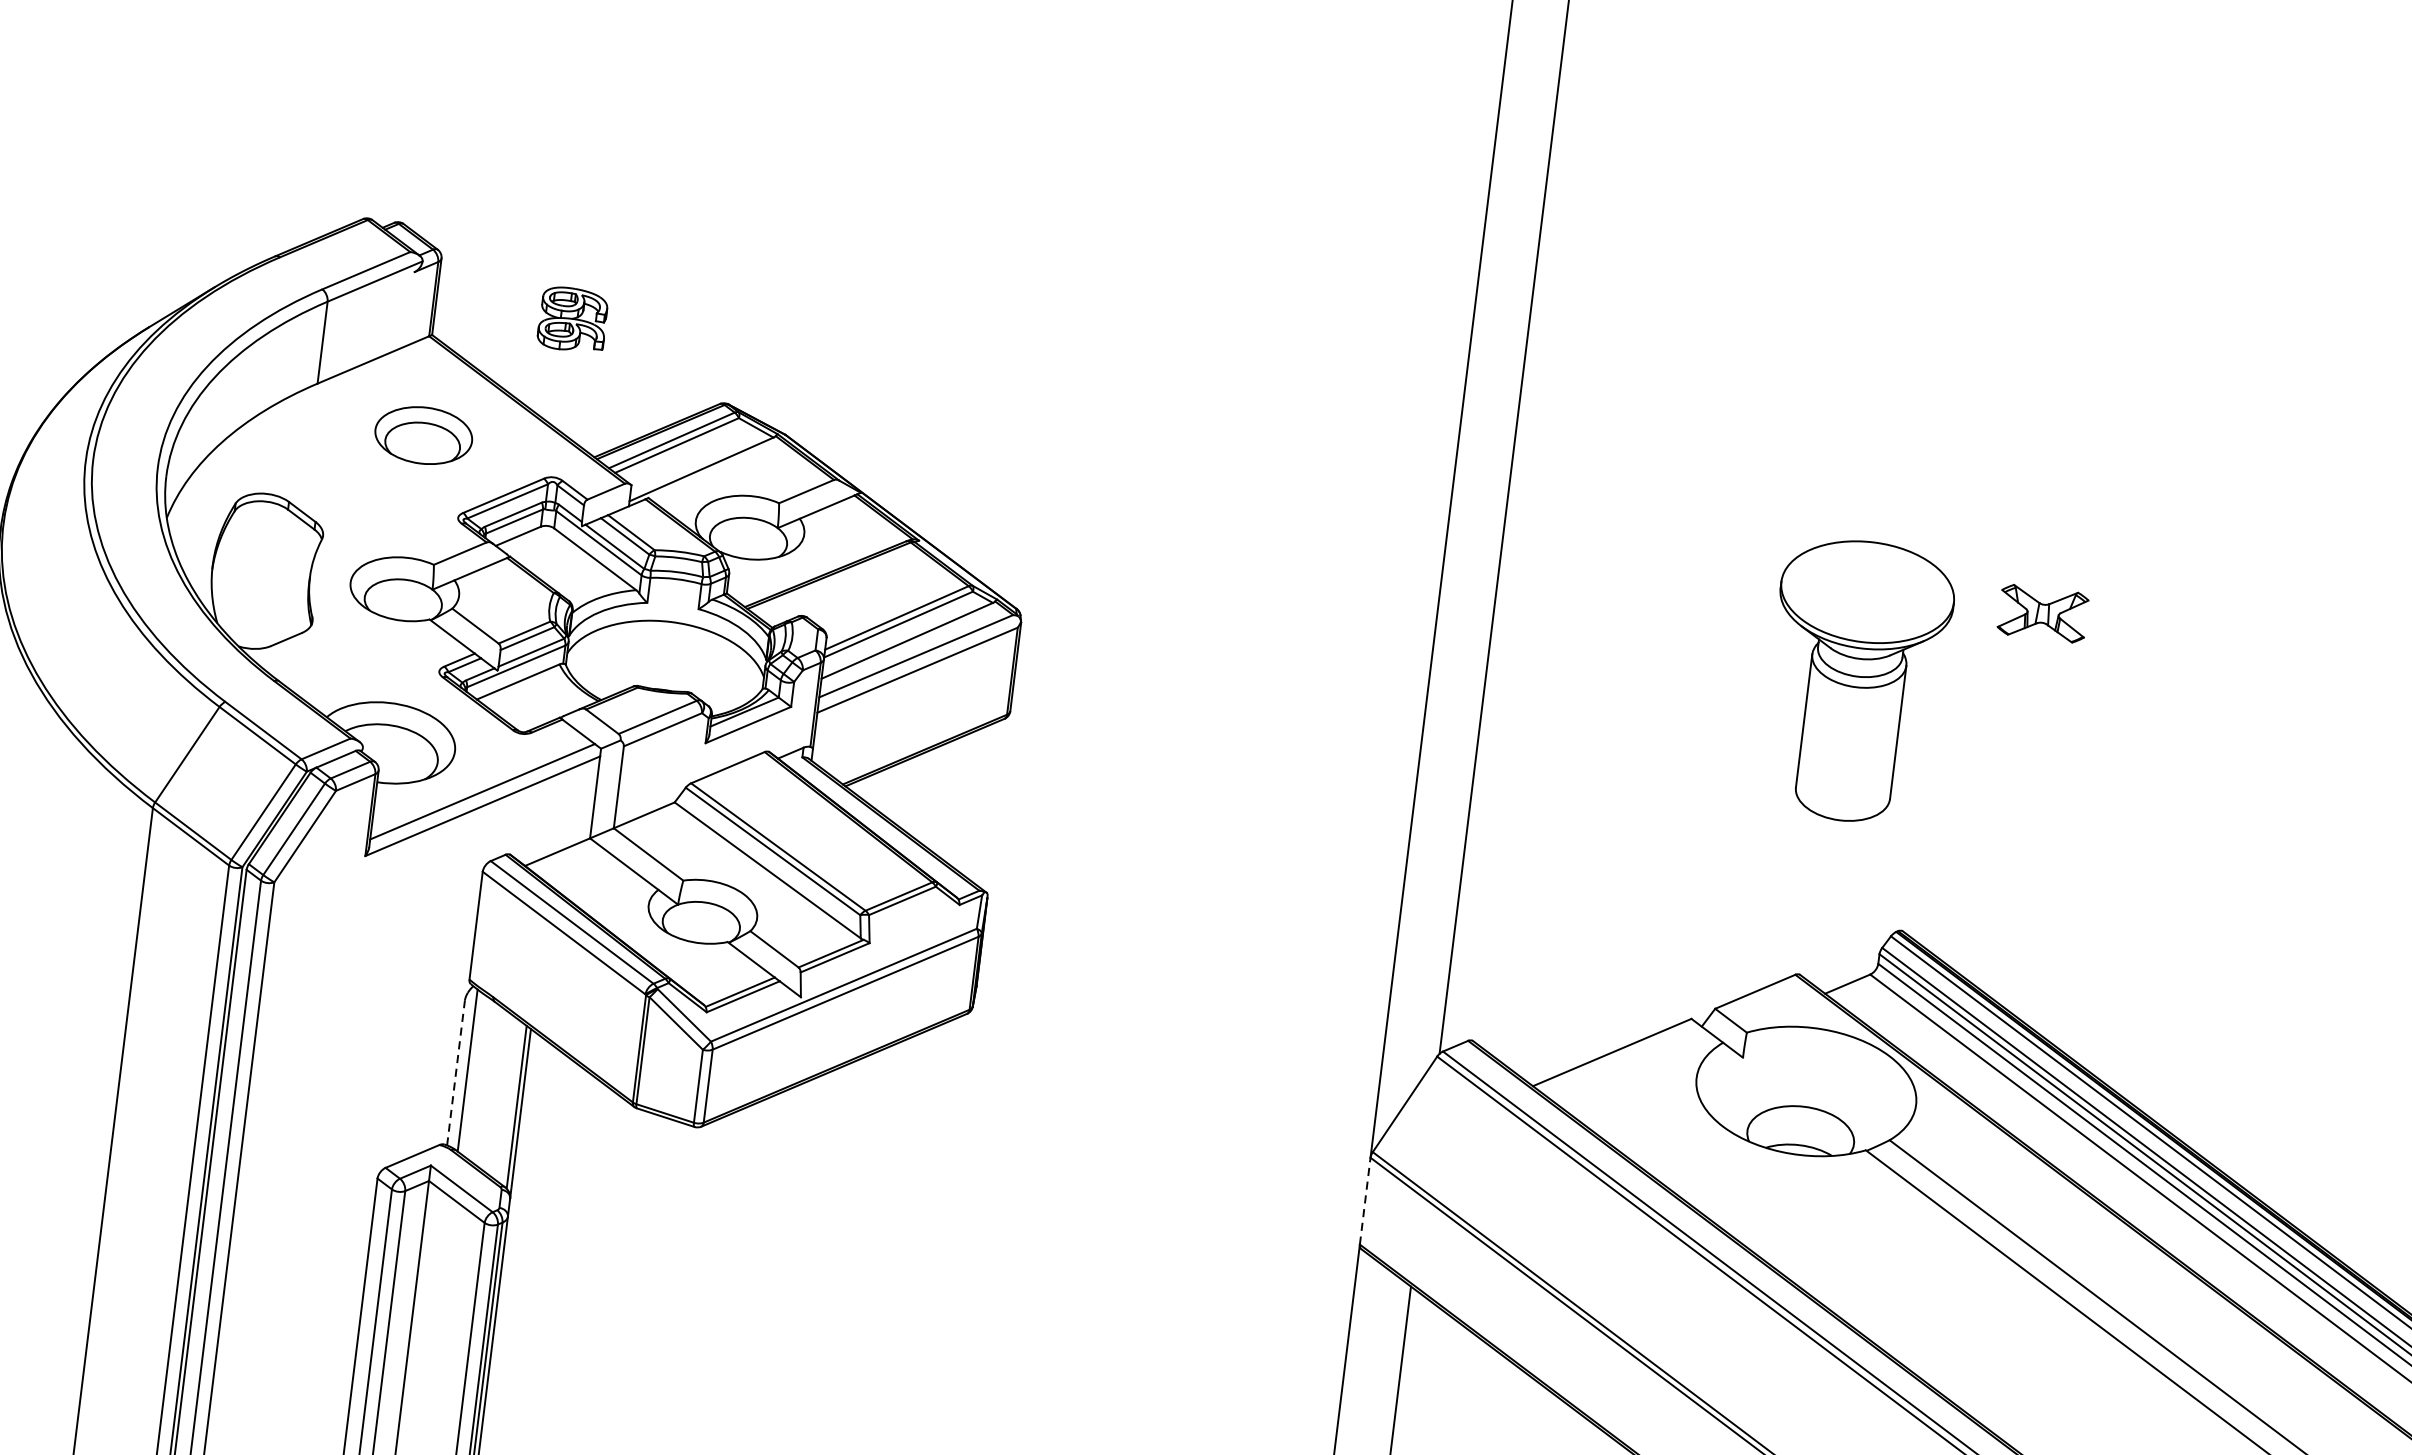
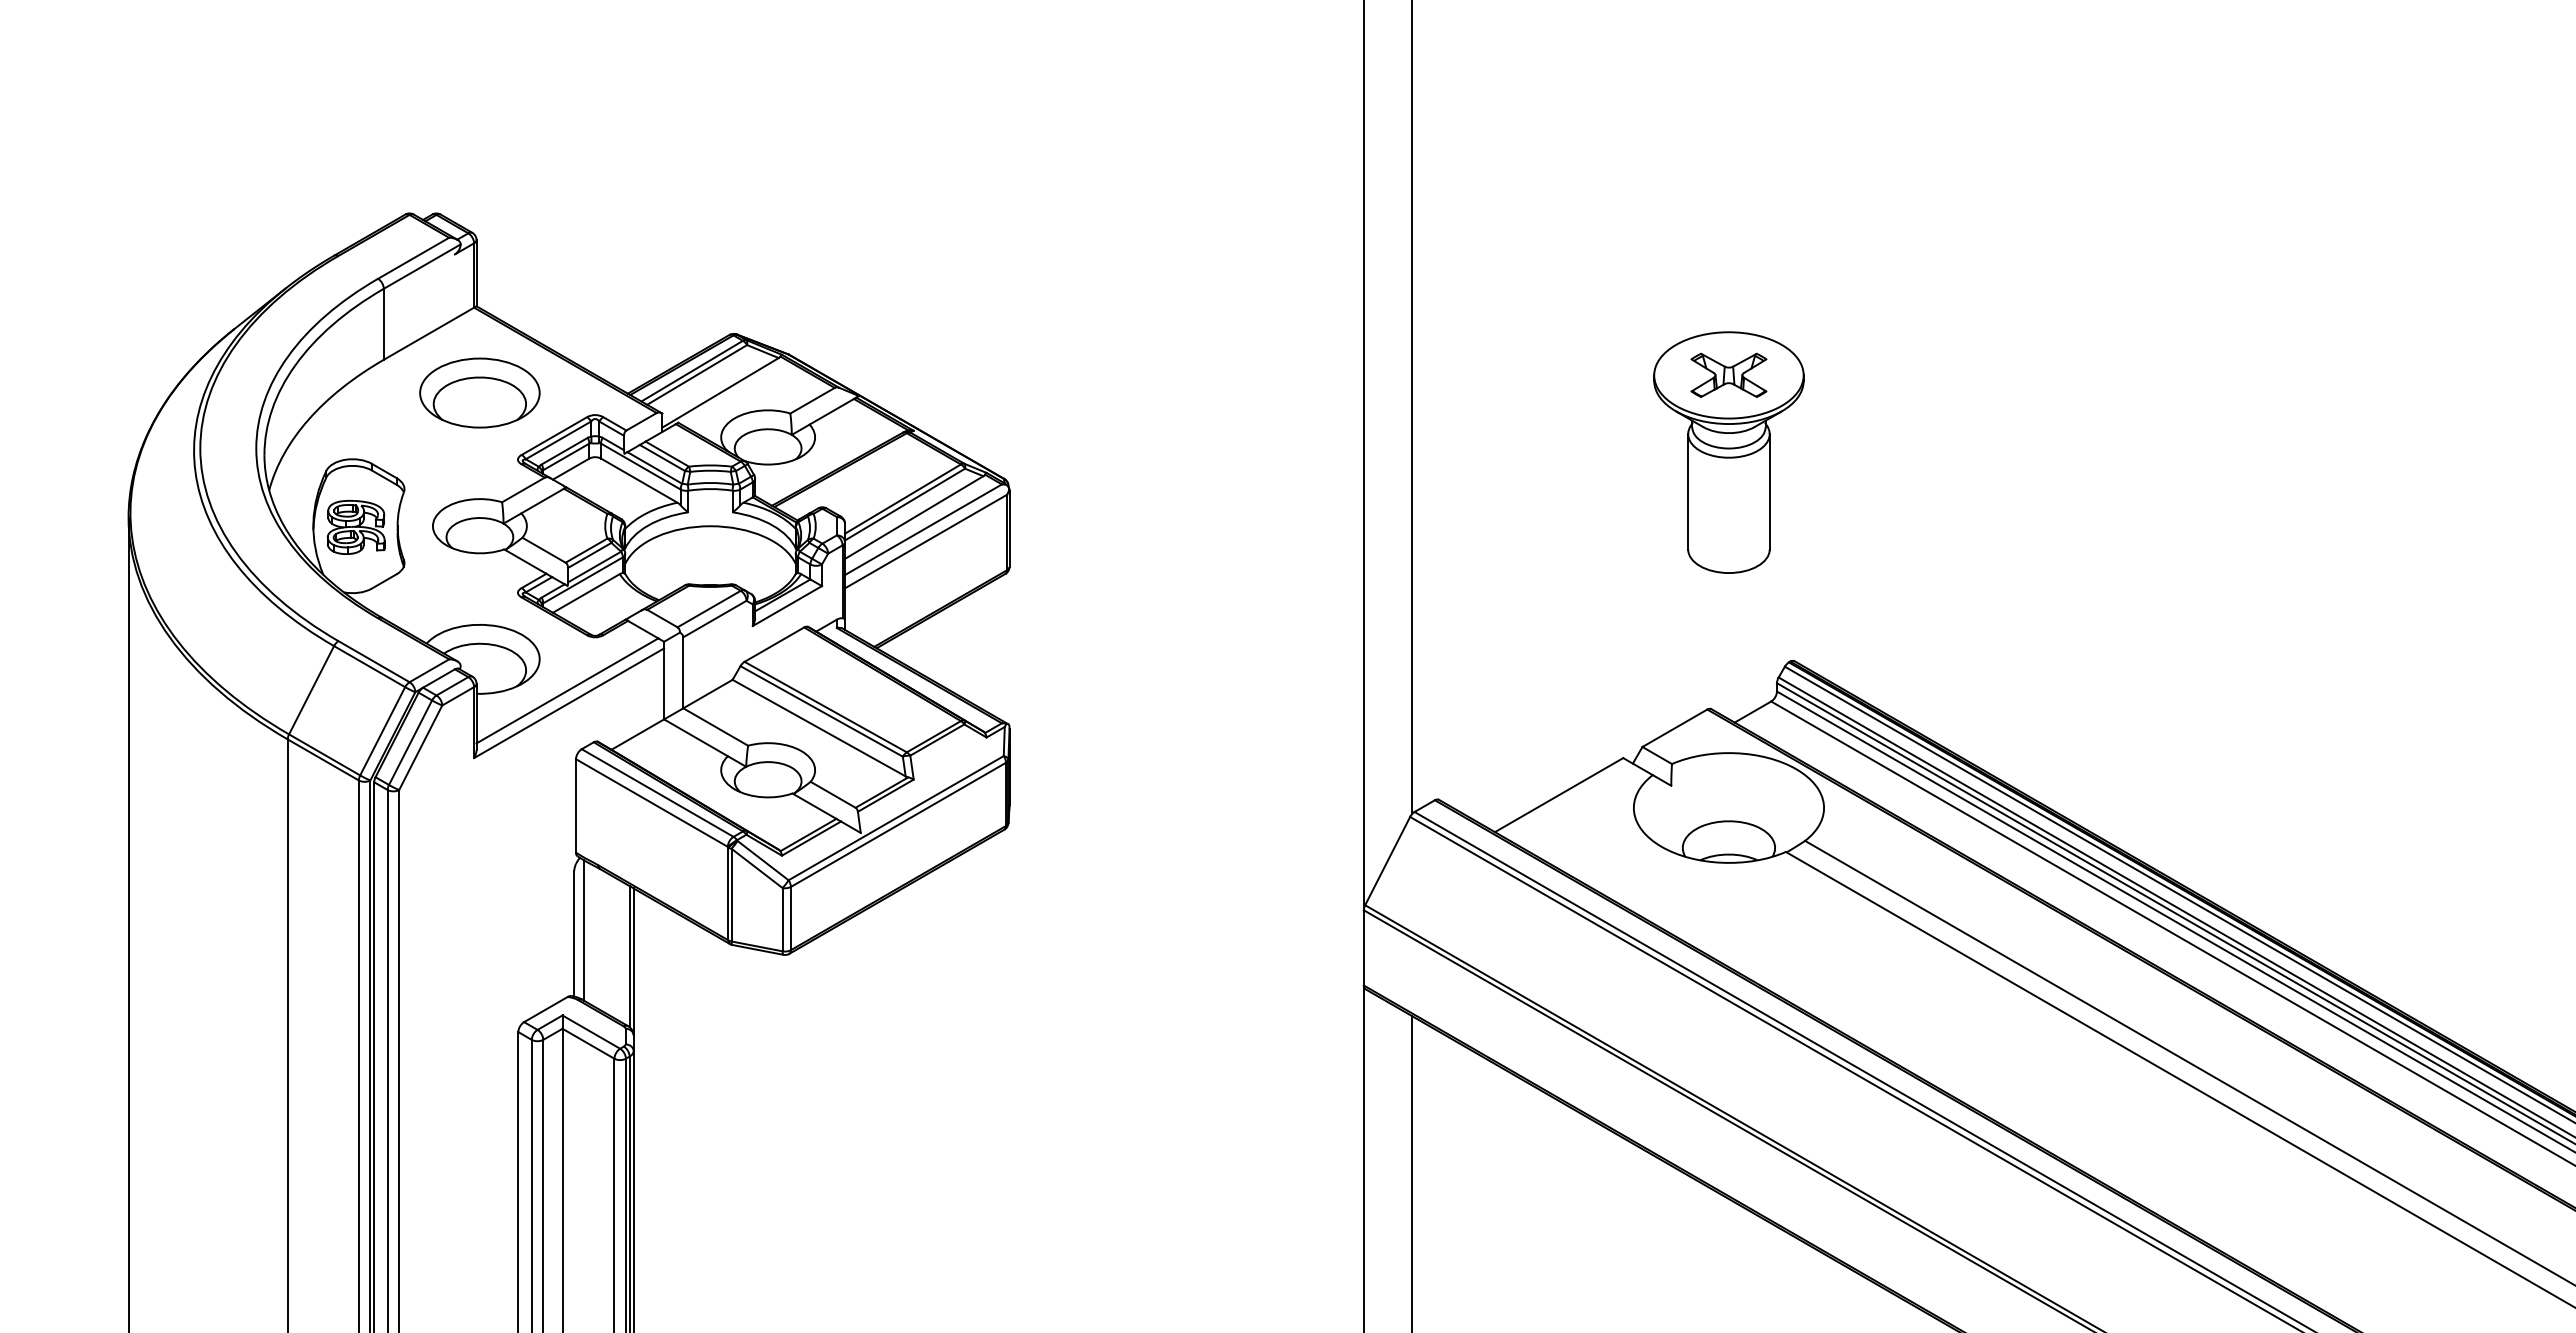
part: (572, 318) -> (355, 526), moved
part: (423, 434) -> (479, 392), size x1.43
part: (2042, 612) -> (1728, 374), moved
line: (456, 1072) -> (574, 933), dashed -> solid
line: (1364, 1200) -> (1363, 947), dashed -> solid

